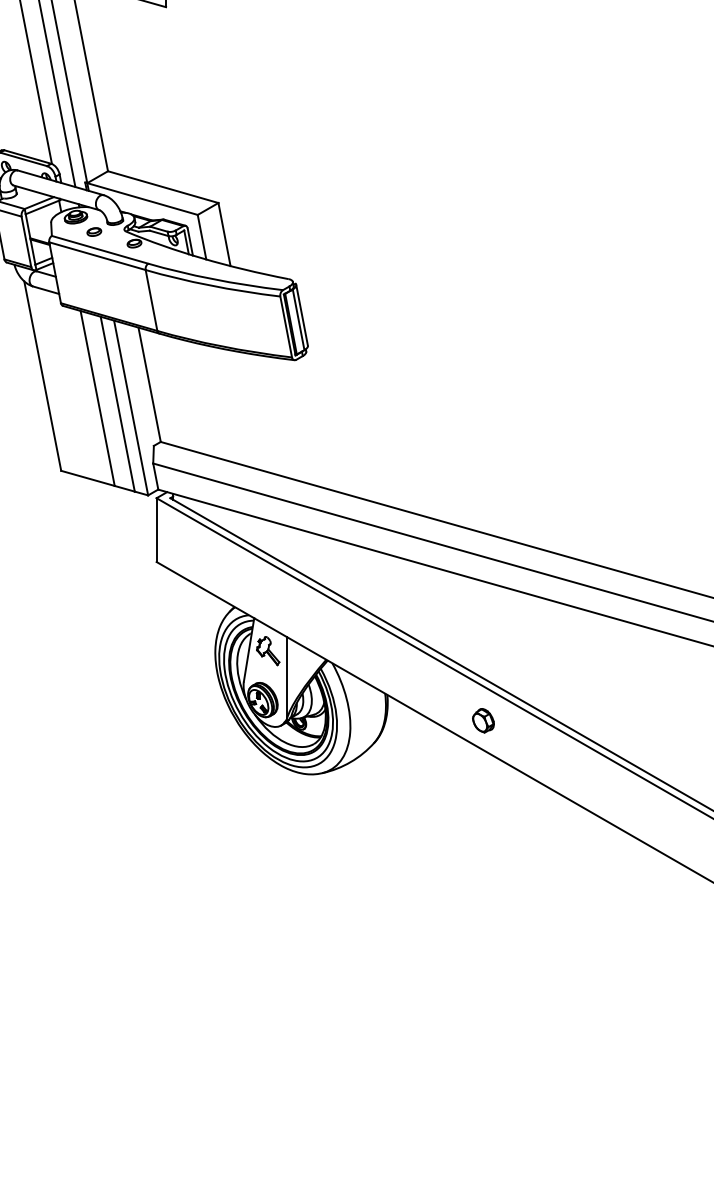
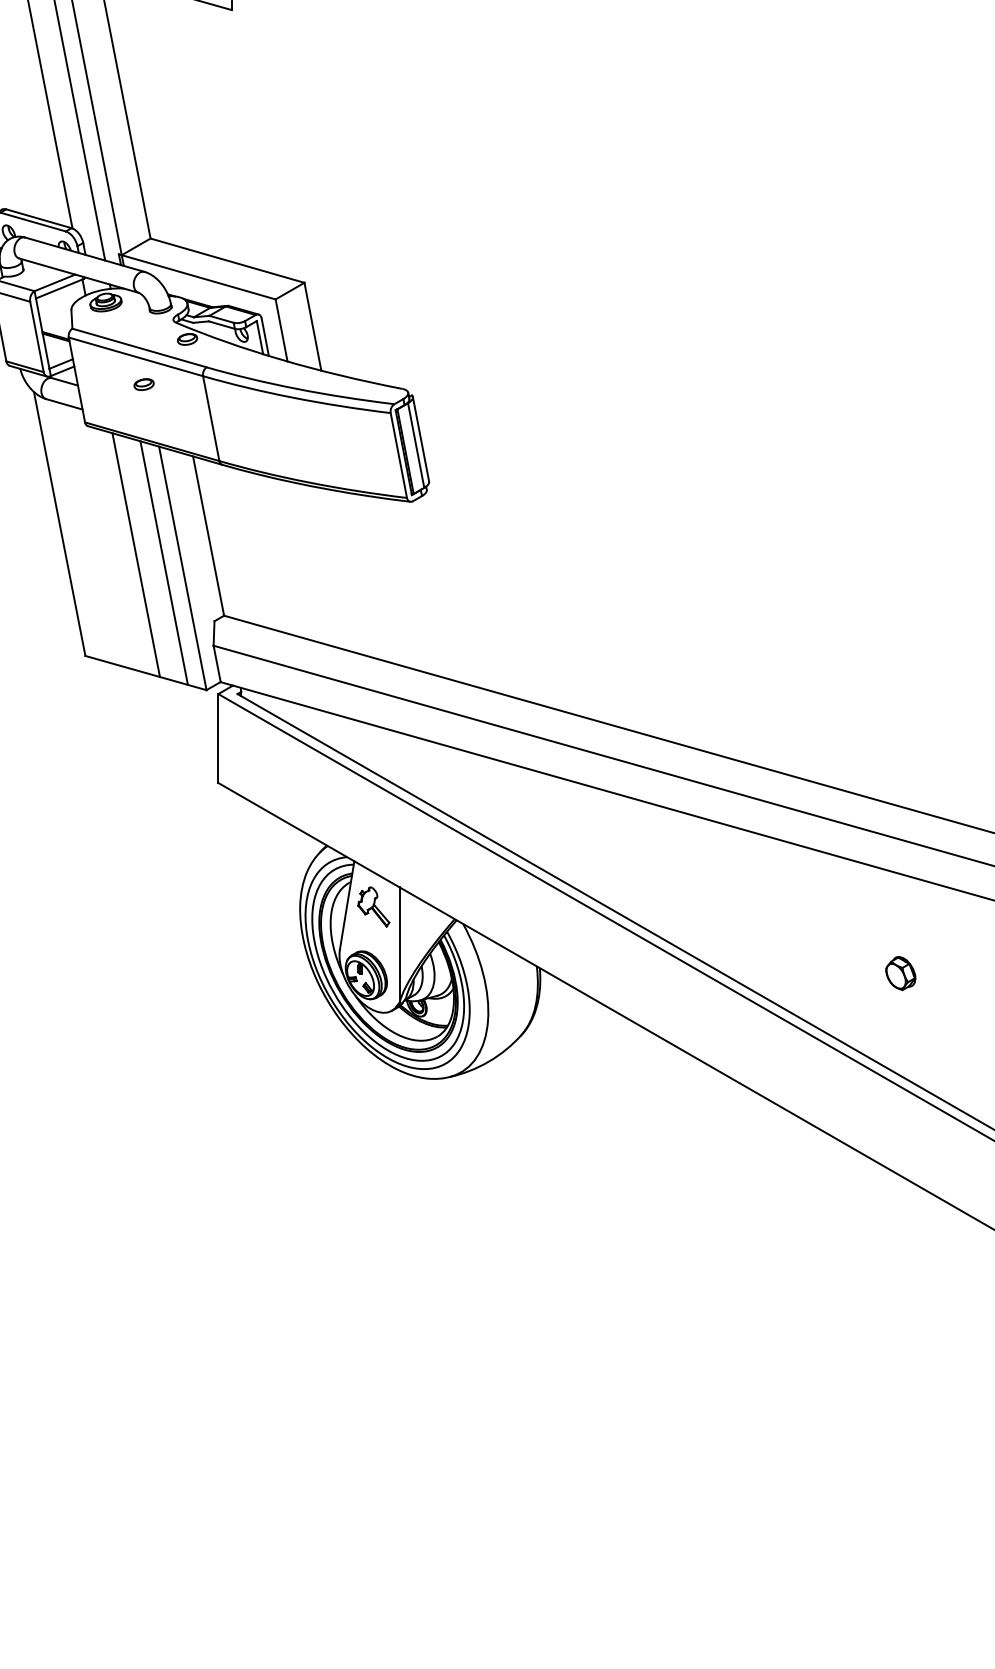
part: (94, 231) -> (144, 383), moved
part: (483, 720) -> (900, 973), moved

